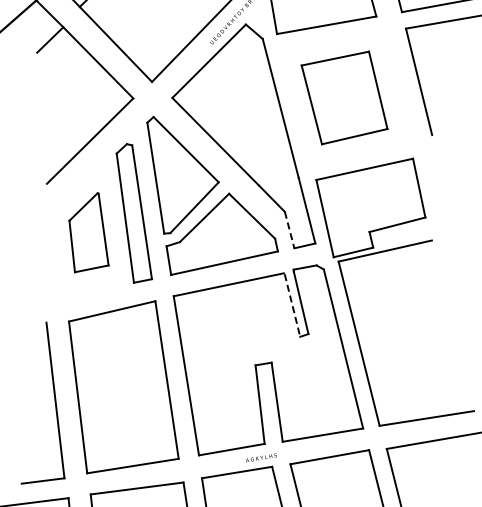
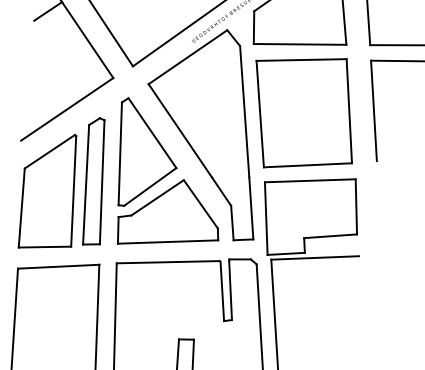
part: (344, 97) -> (304, 112), size x1.43
line: (289, 230) -> (232, 223), dashed -> solid
part: (88, 232) -> (50, 191), size x1.67
line: (292, 306) -> (222, 292), dashed -> solid

